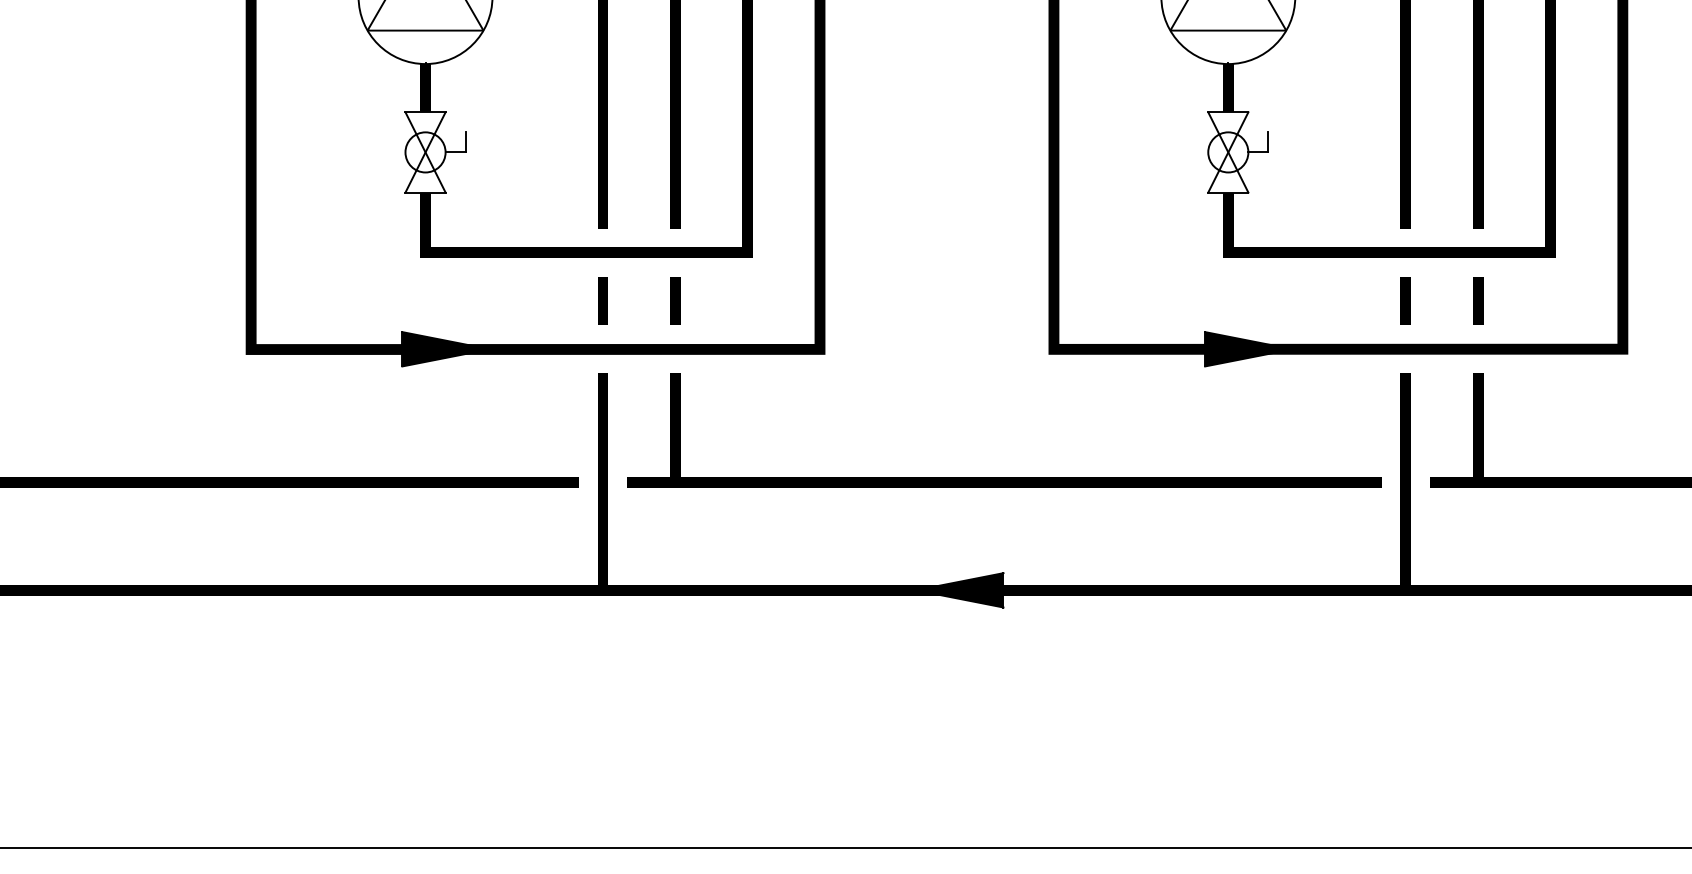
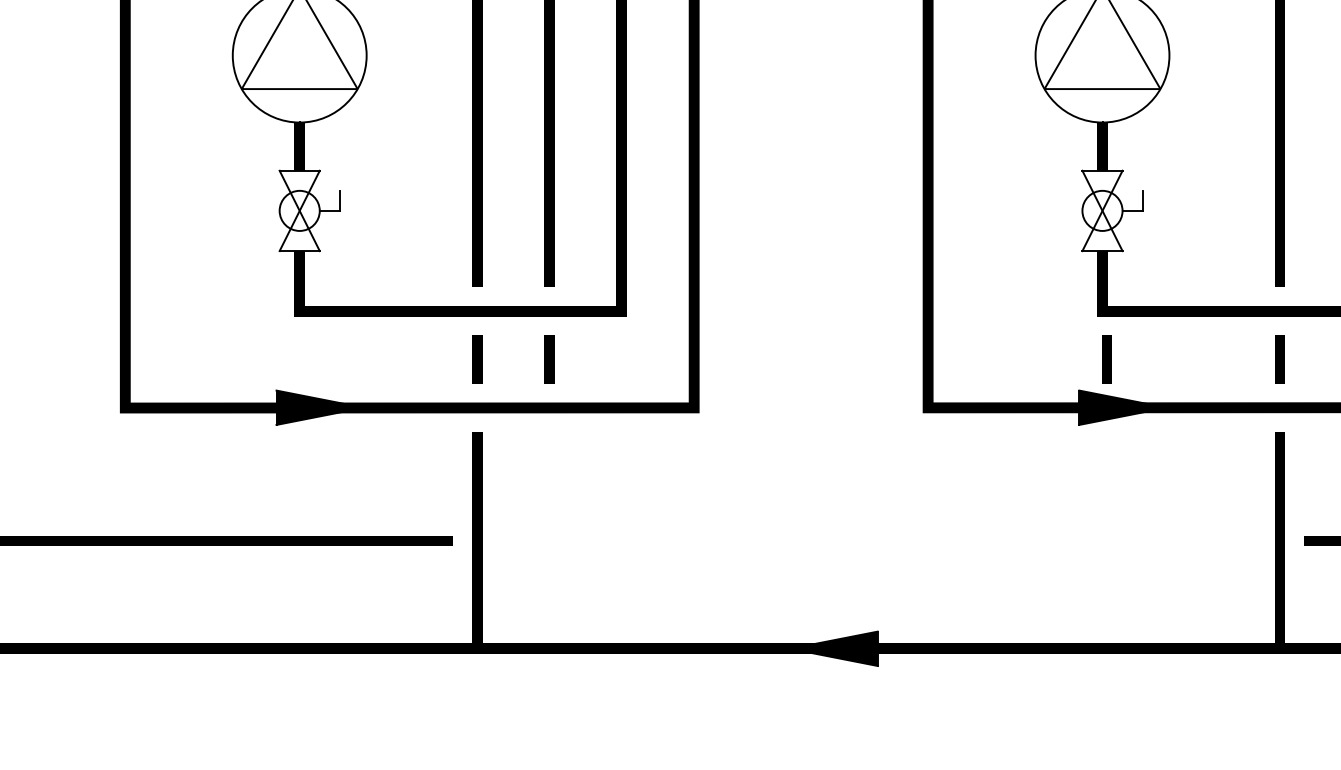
line: (1232, 300) -> (1106, 358), added
part: (1004, 477) -> (878, 535), removed

